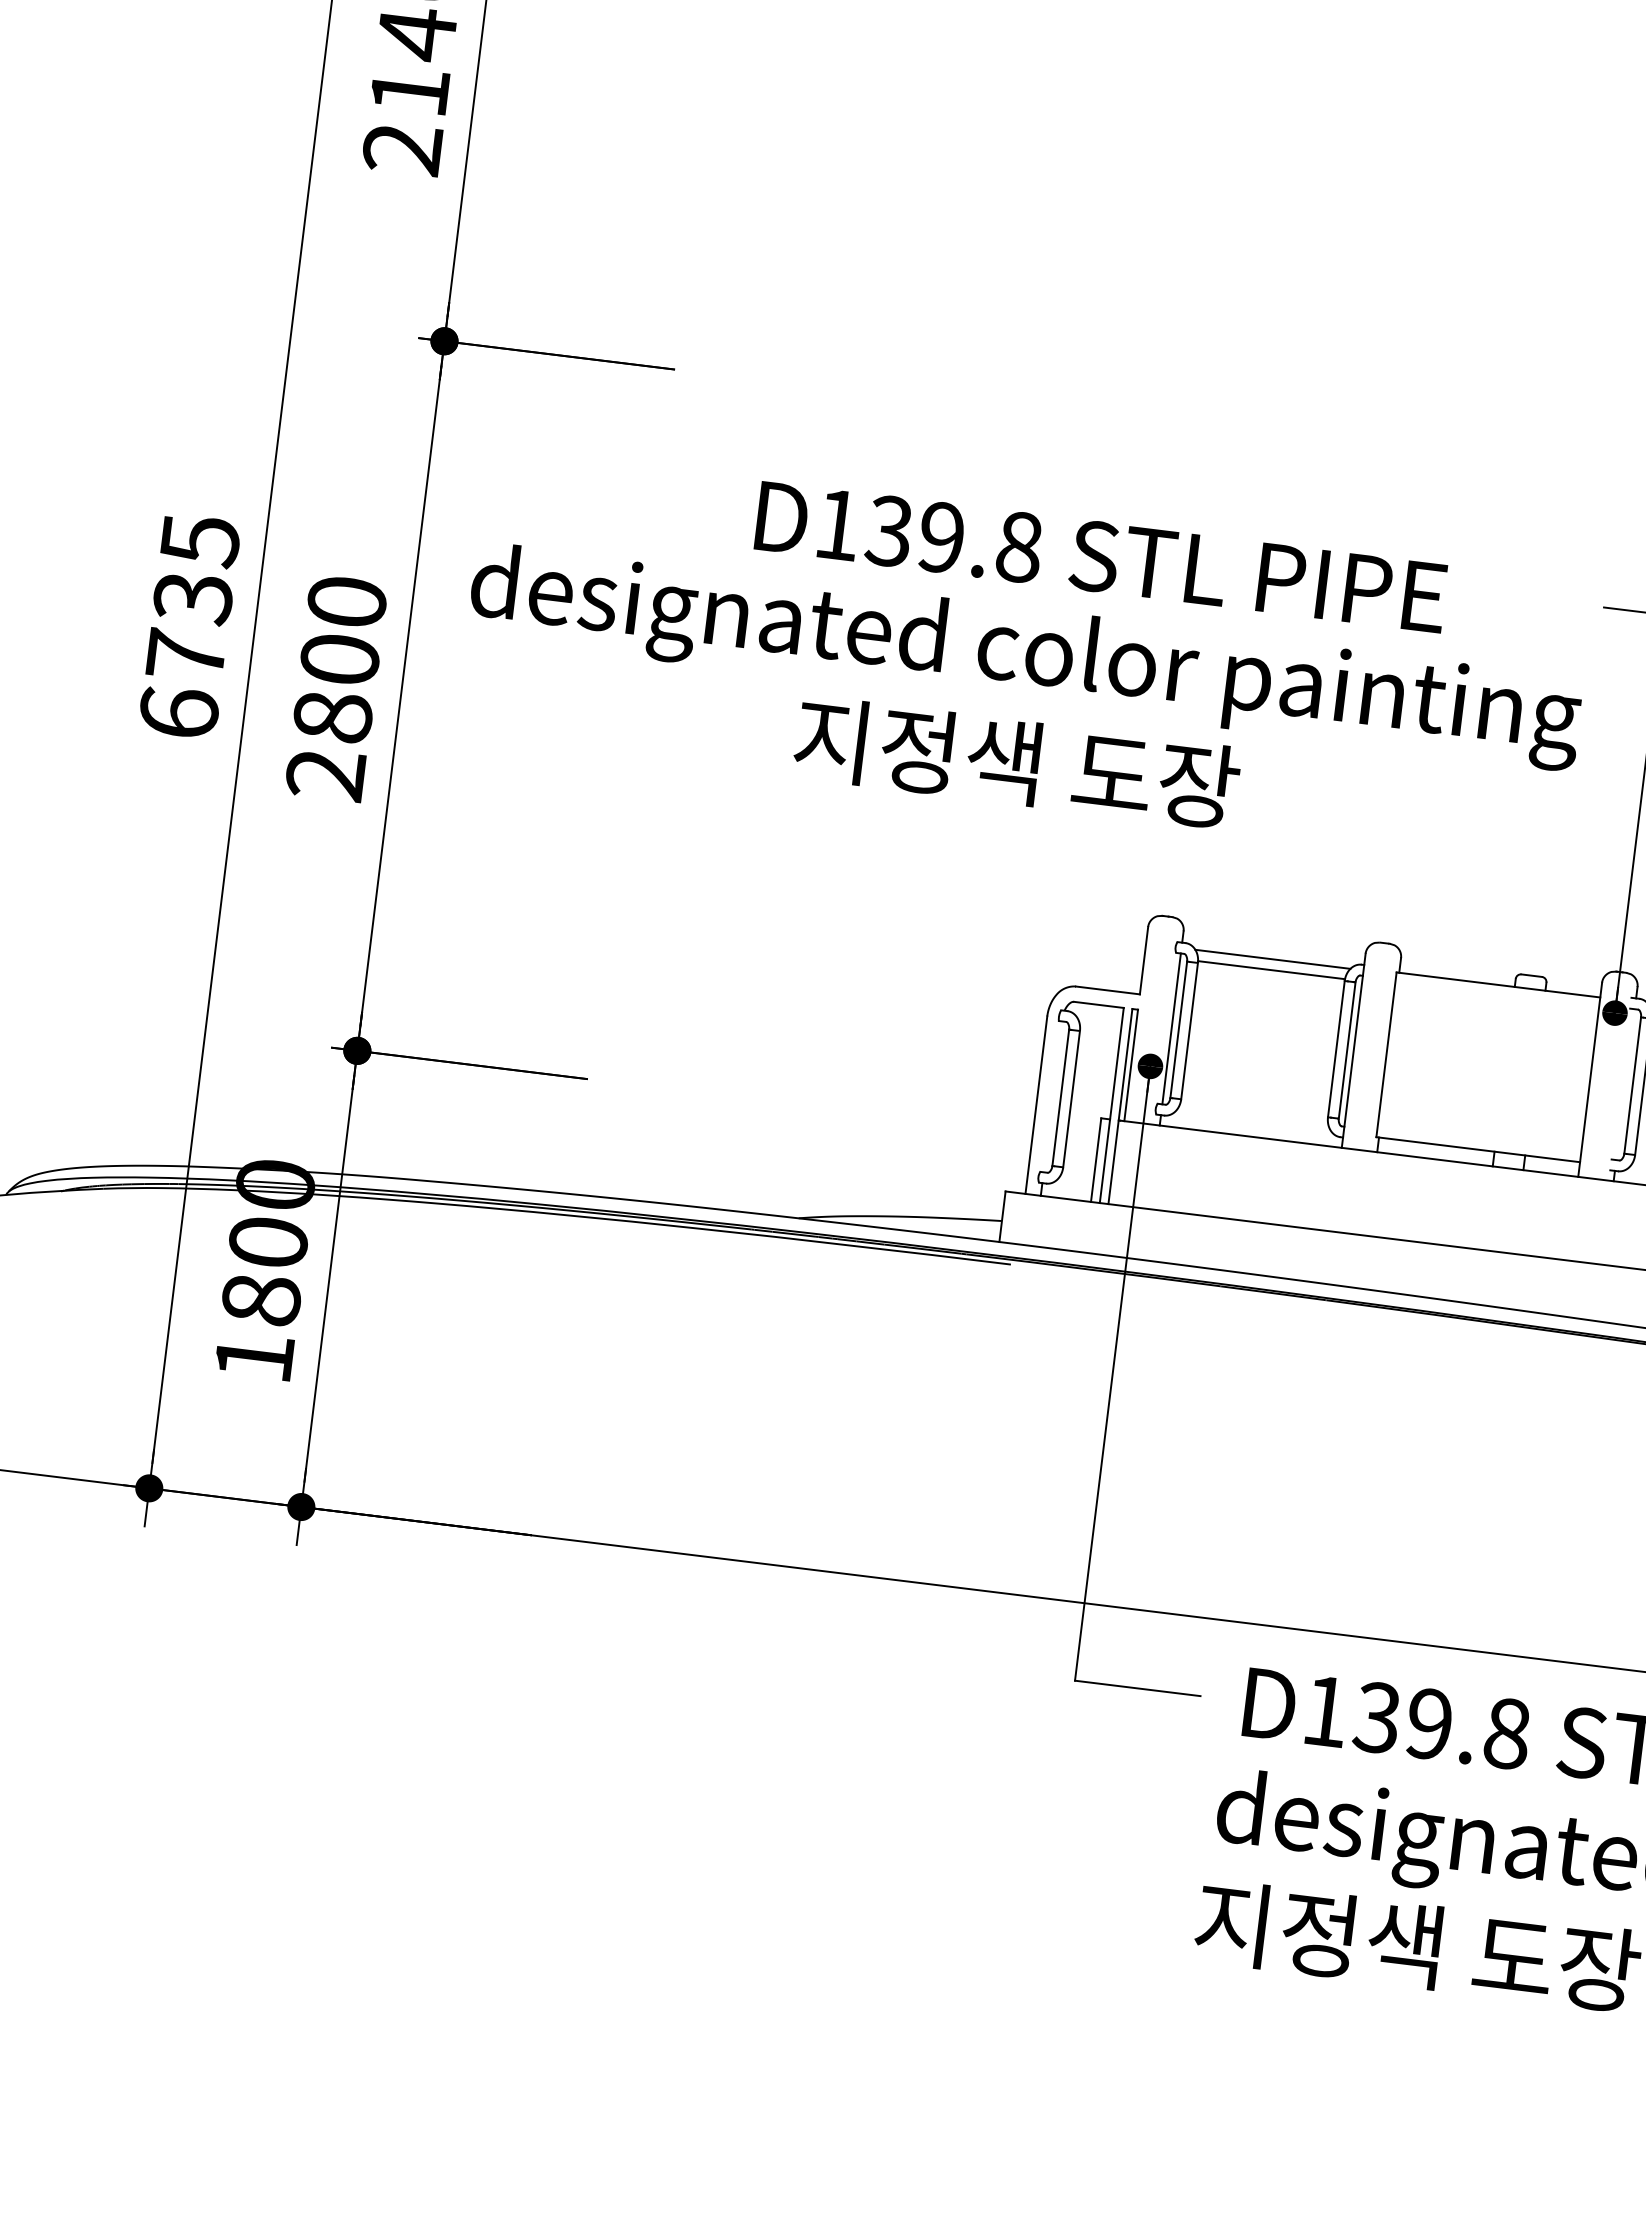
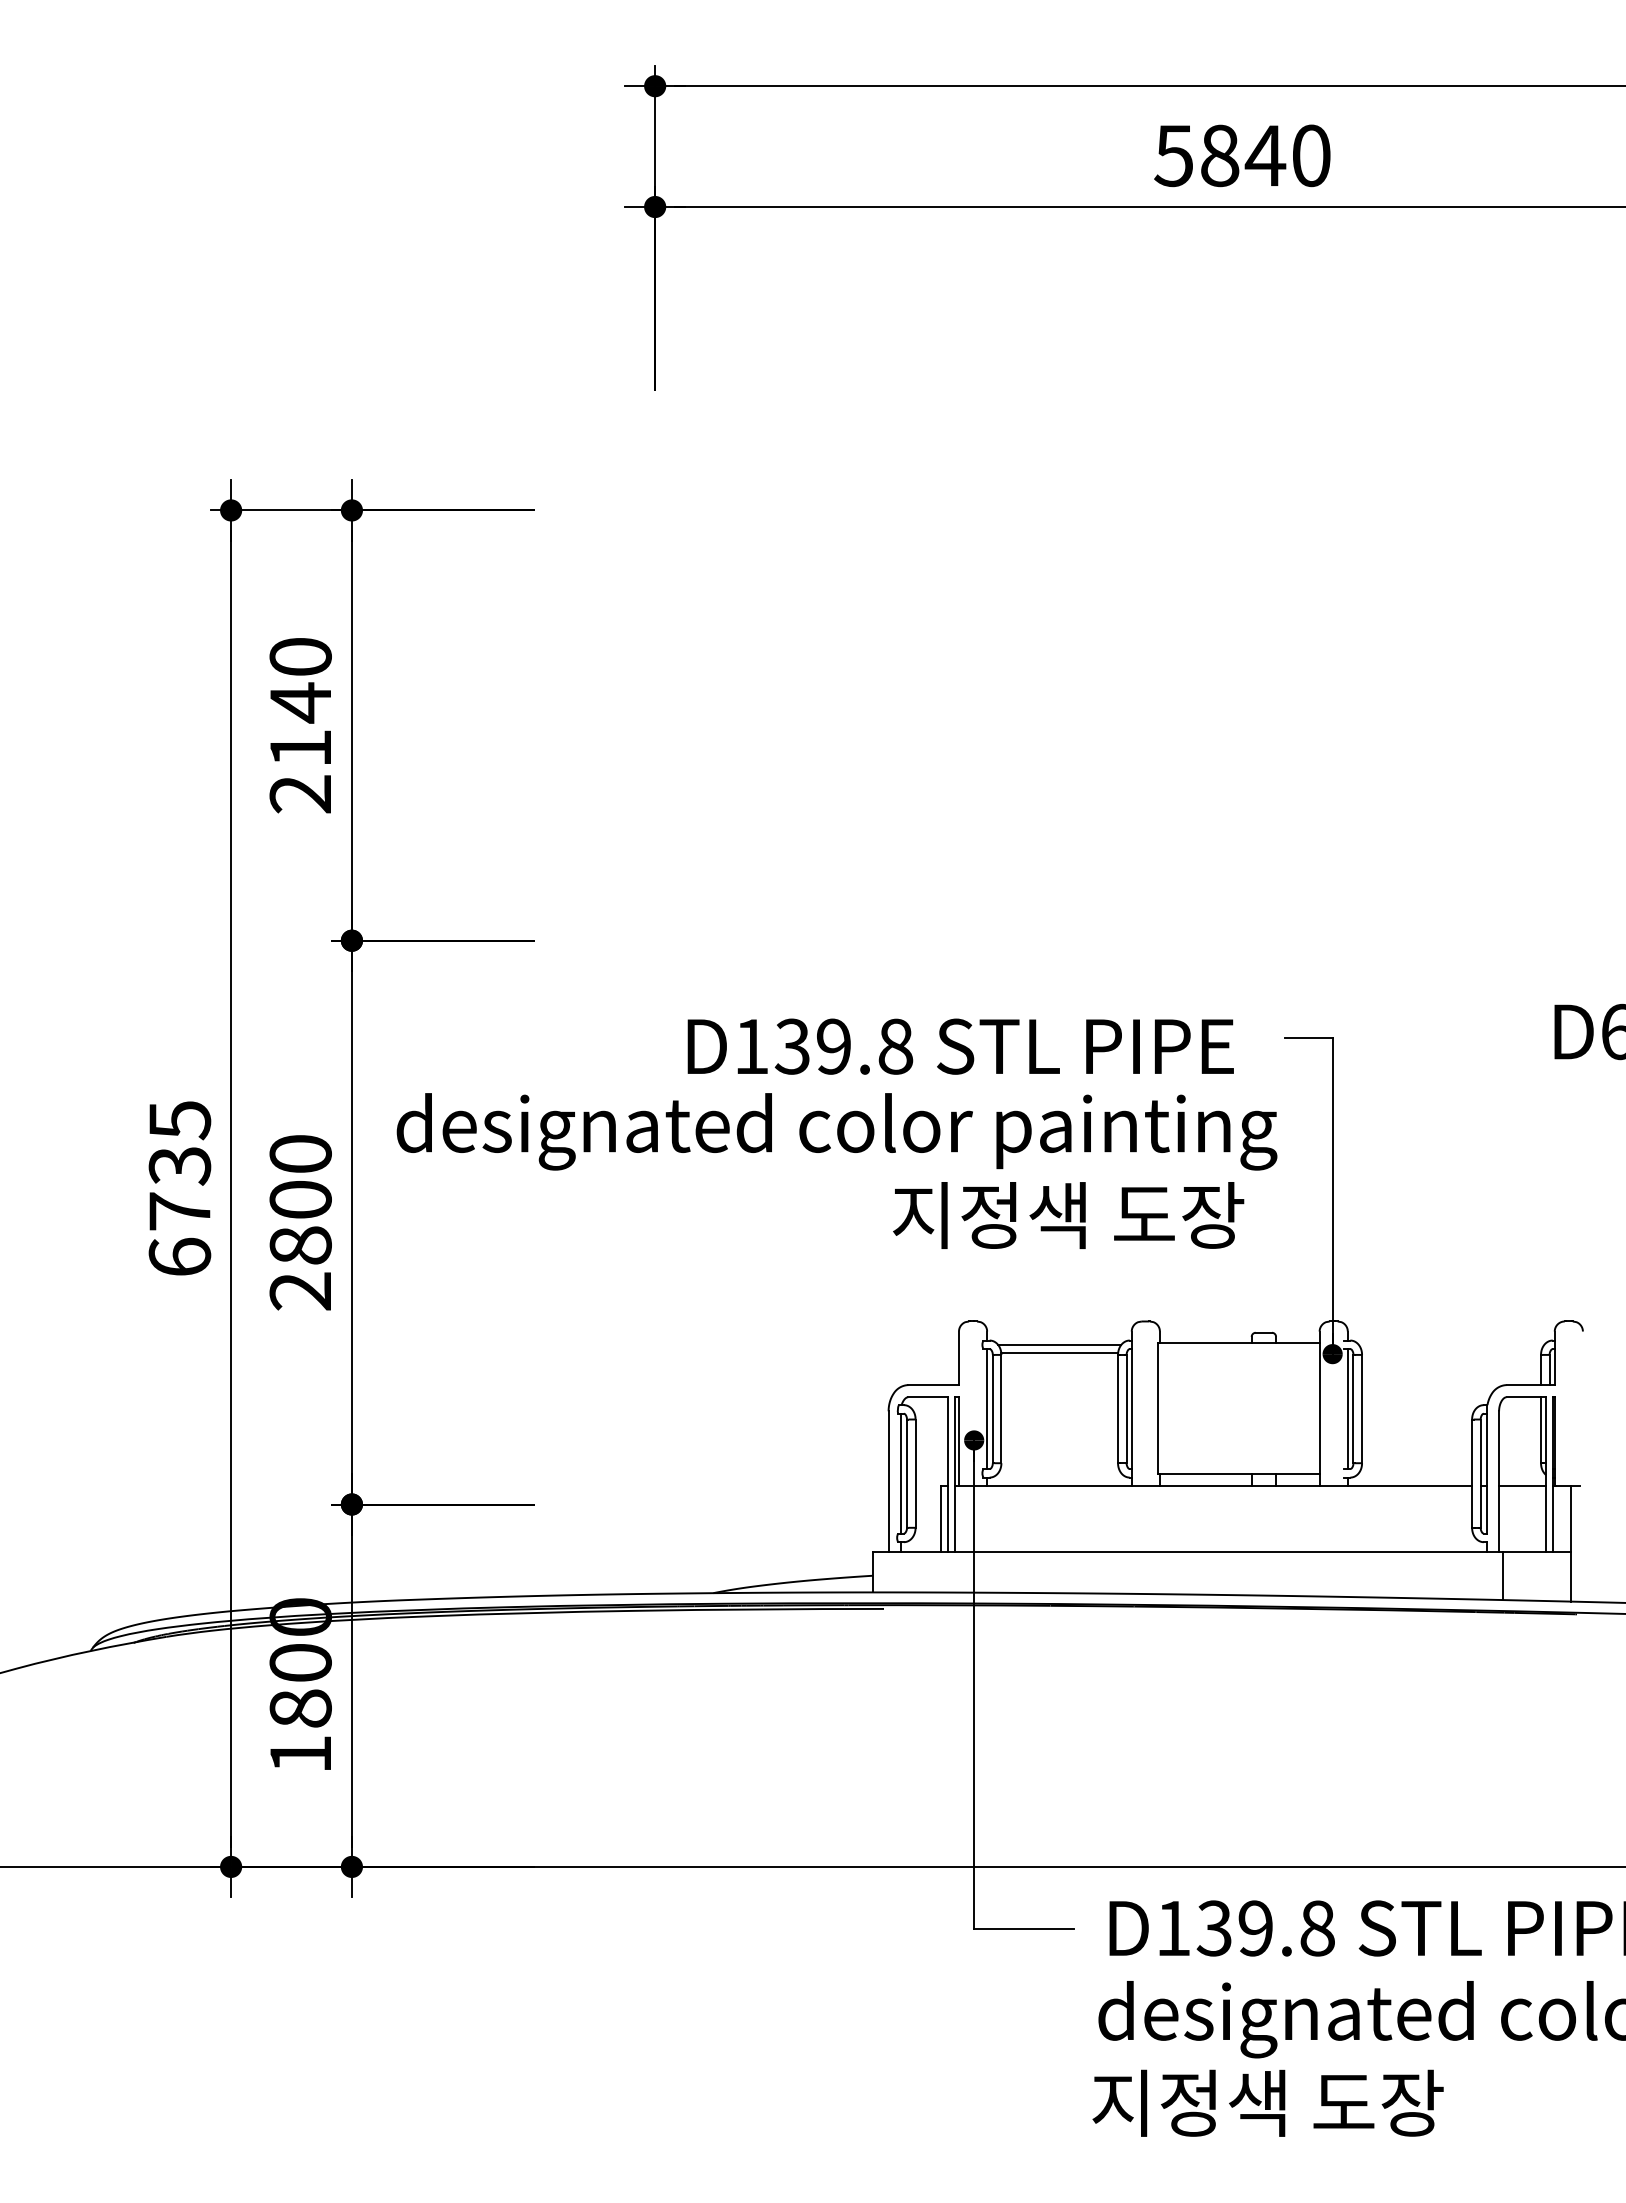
text: (1100, 557) -> (960, 1046), moved
text: (1016, 762) -> (1068, 1215), moved
line: (1625, 1085) -> (1347, 1409), added
line: (1052, 1096) -> (900, 1473), added

